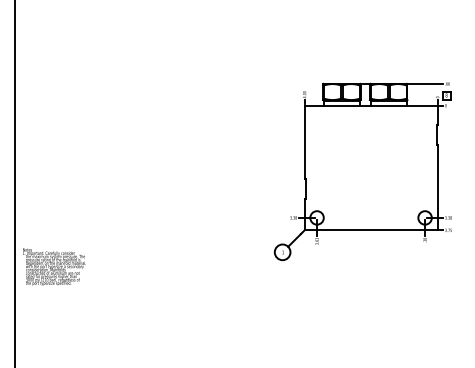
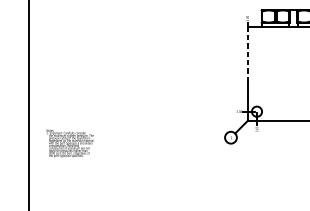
line: (304, 142) -> (247, 54), solid -> dashed
text: (54, 266) -> (70, 143), moved

